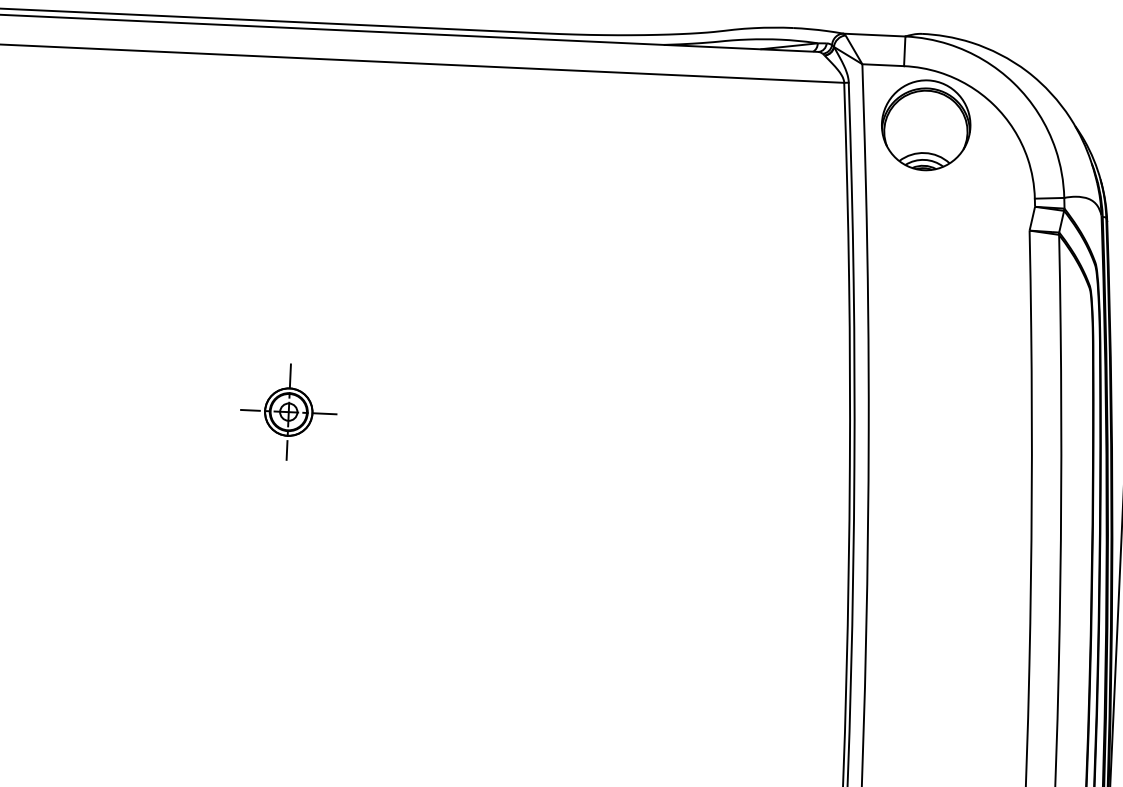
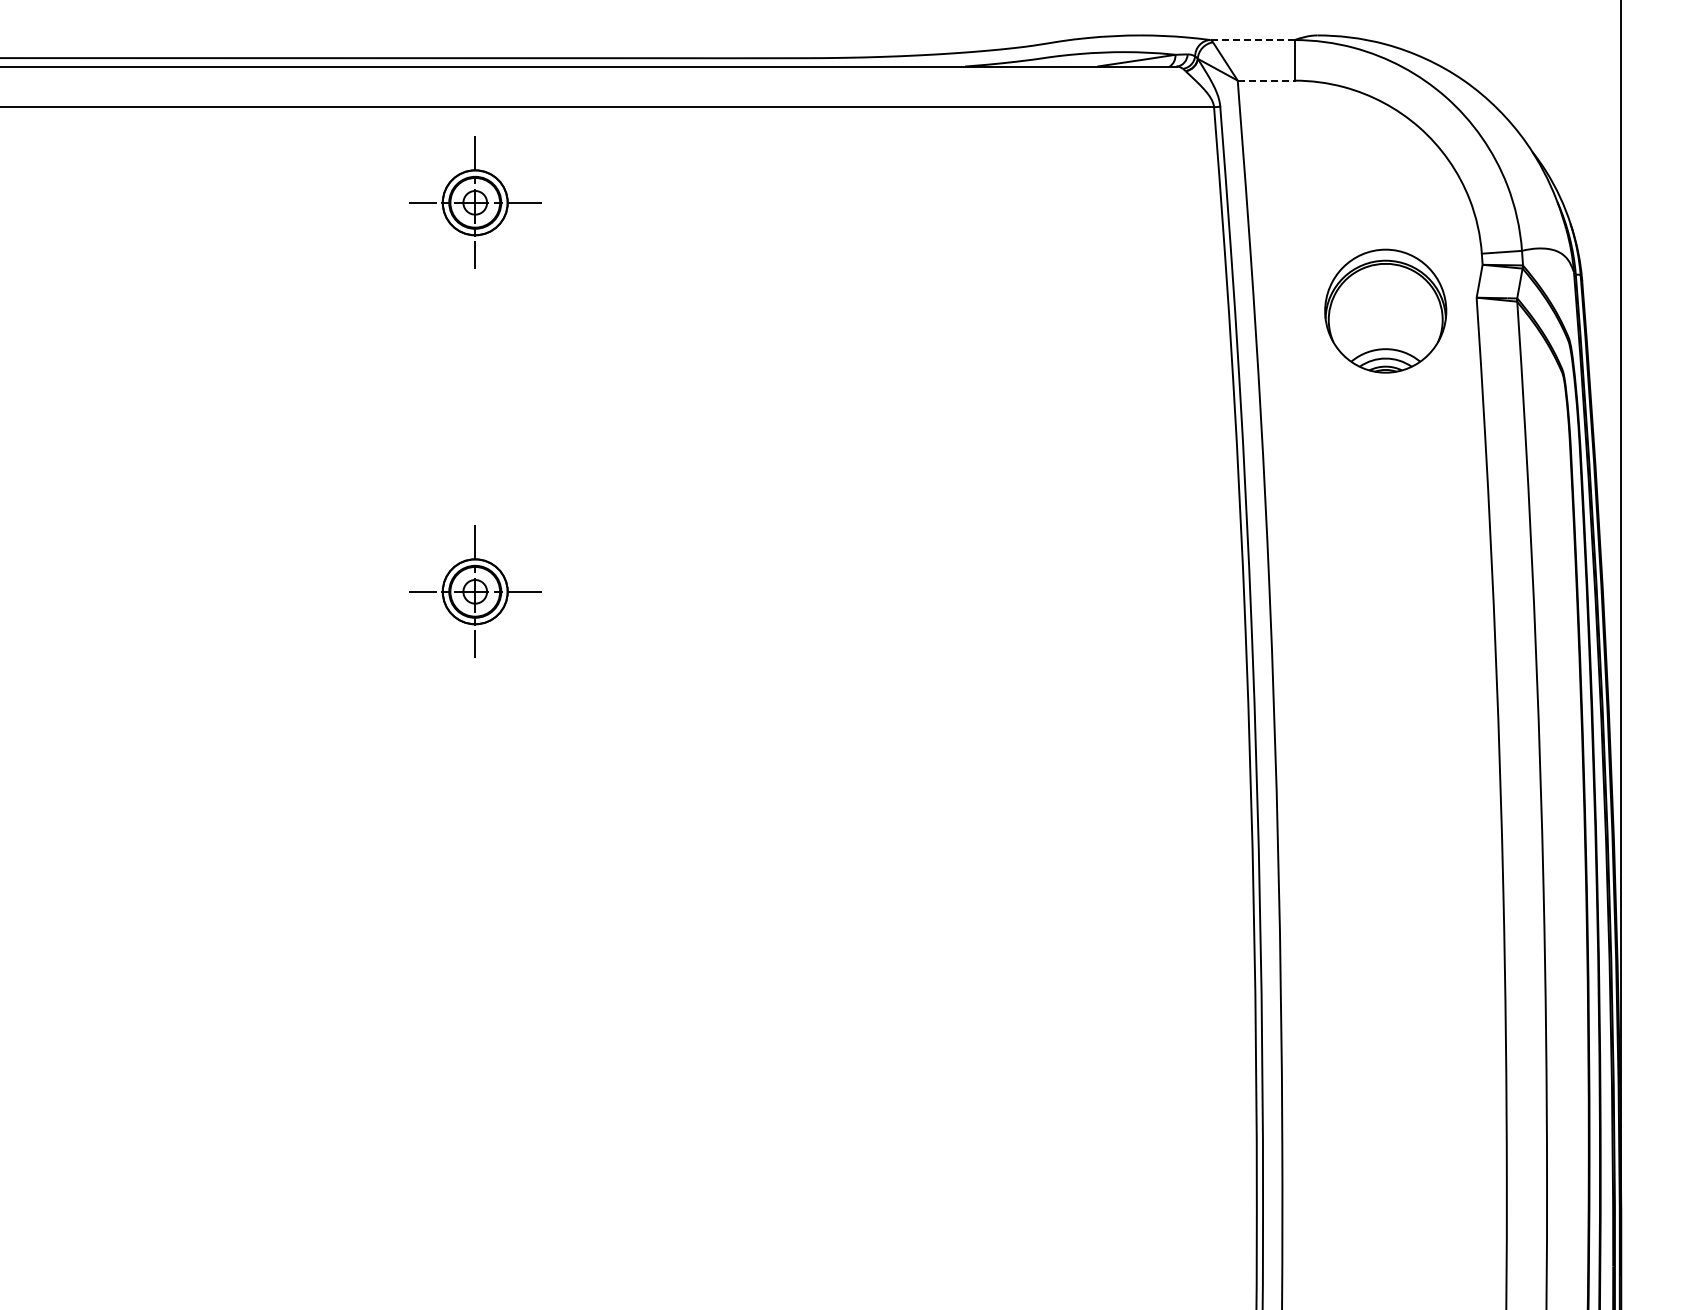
line: (874, 35) -> (1252, 40), solid -> dashed
line: (883, 65) -> (1266, 80), solid -> dashed
part: (926, 124) -> (1385, 310), moved
part: (301, 127) -> (475, 202), added

